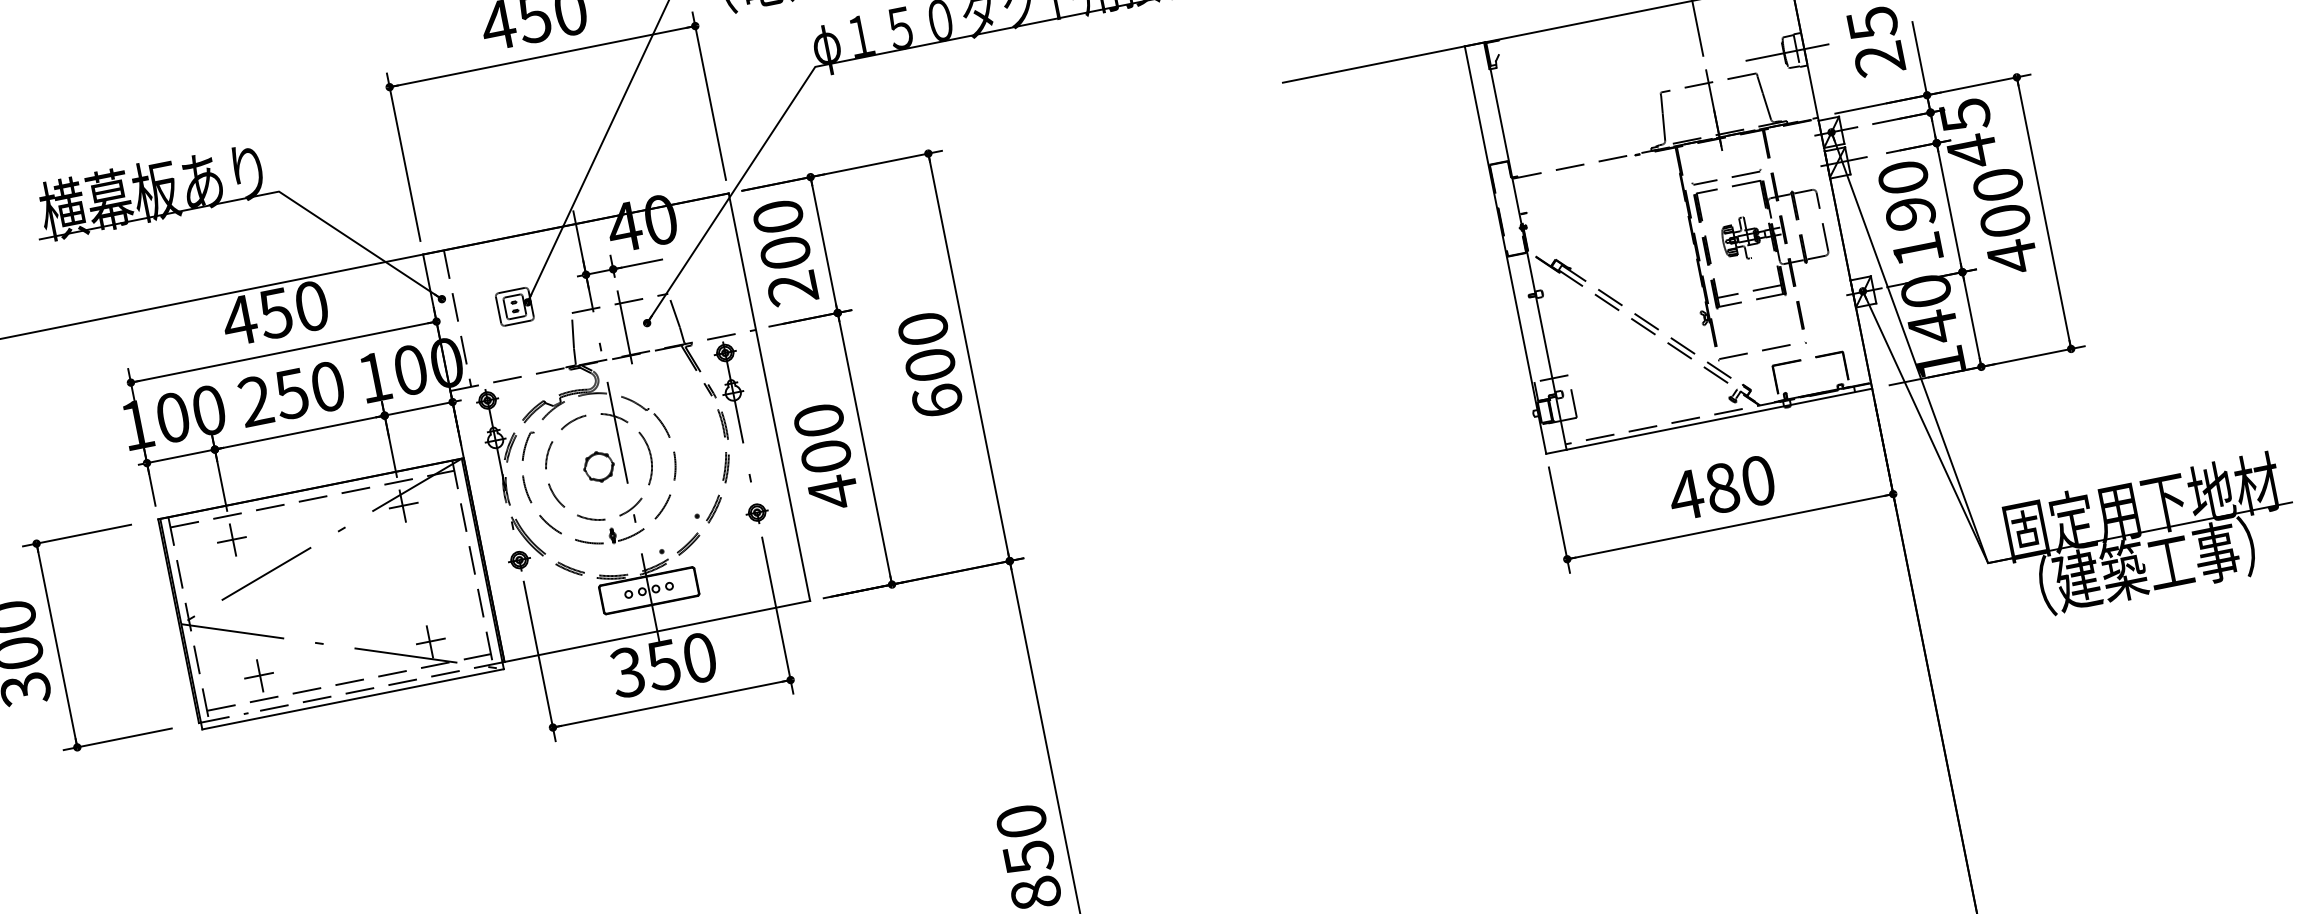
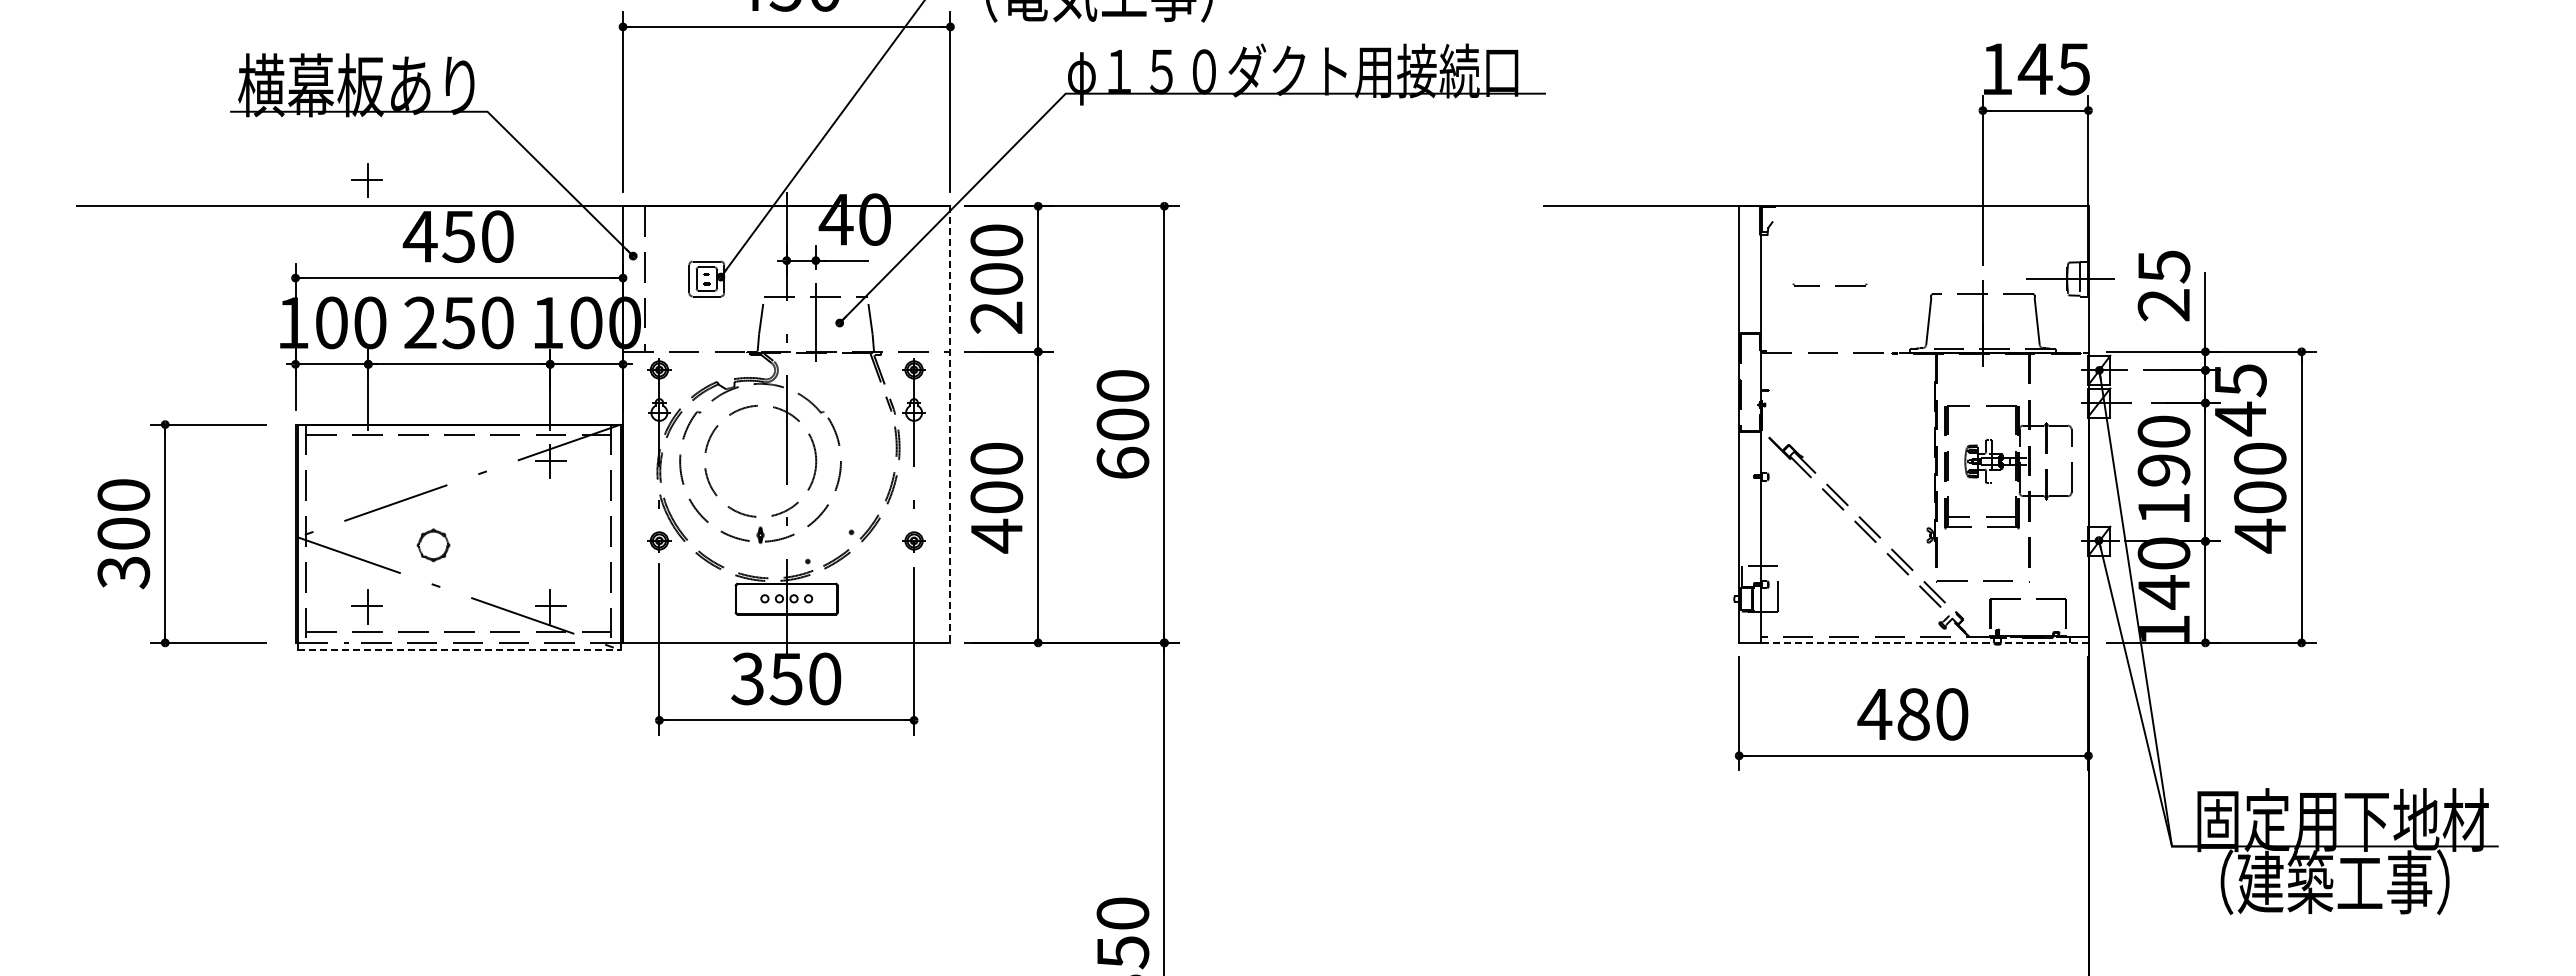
part: (1731, 176) -> (1835, 285), moved
line: (769, 398) -> (950, 425), solid -> dashed
line: (1719, 418) -> (1924, 642), solid -> dashed
part: (599, 467) -> (433, 545), moved
part: (231, 540) -> (366, 180), moved
line: (353, 699) -> (459, 650), solid -> dashed

